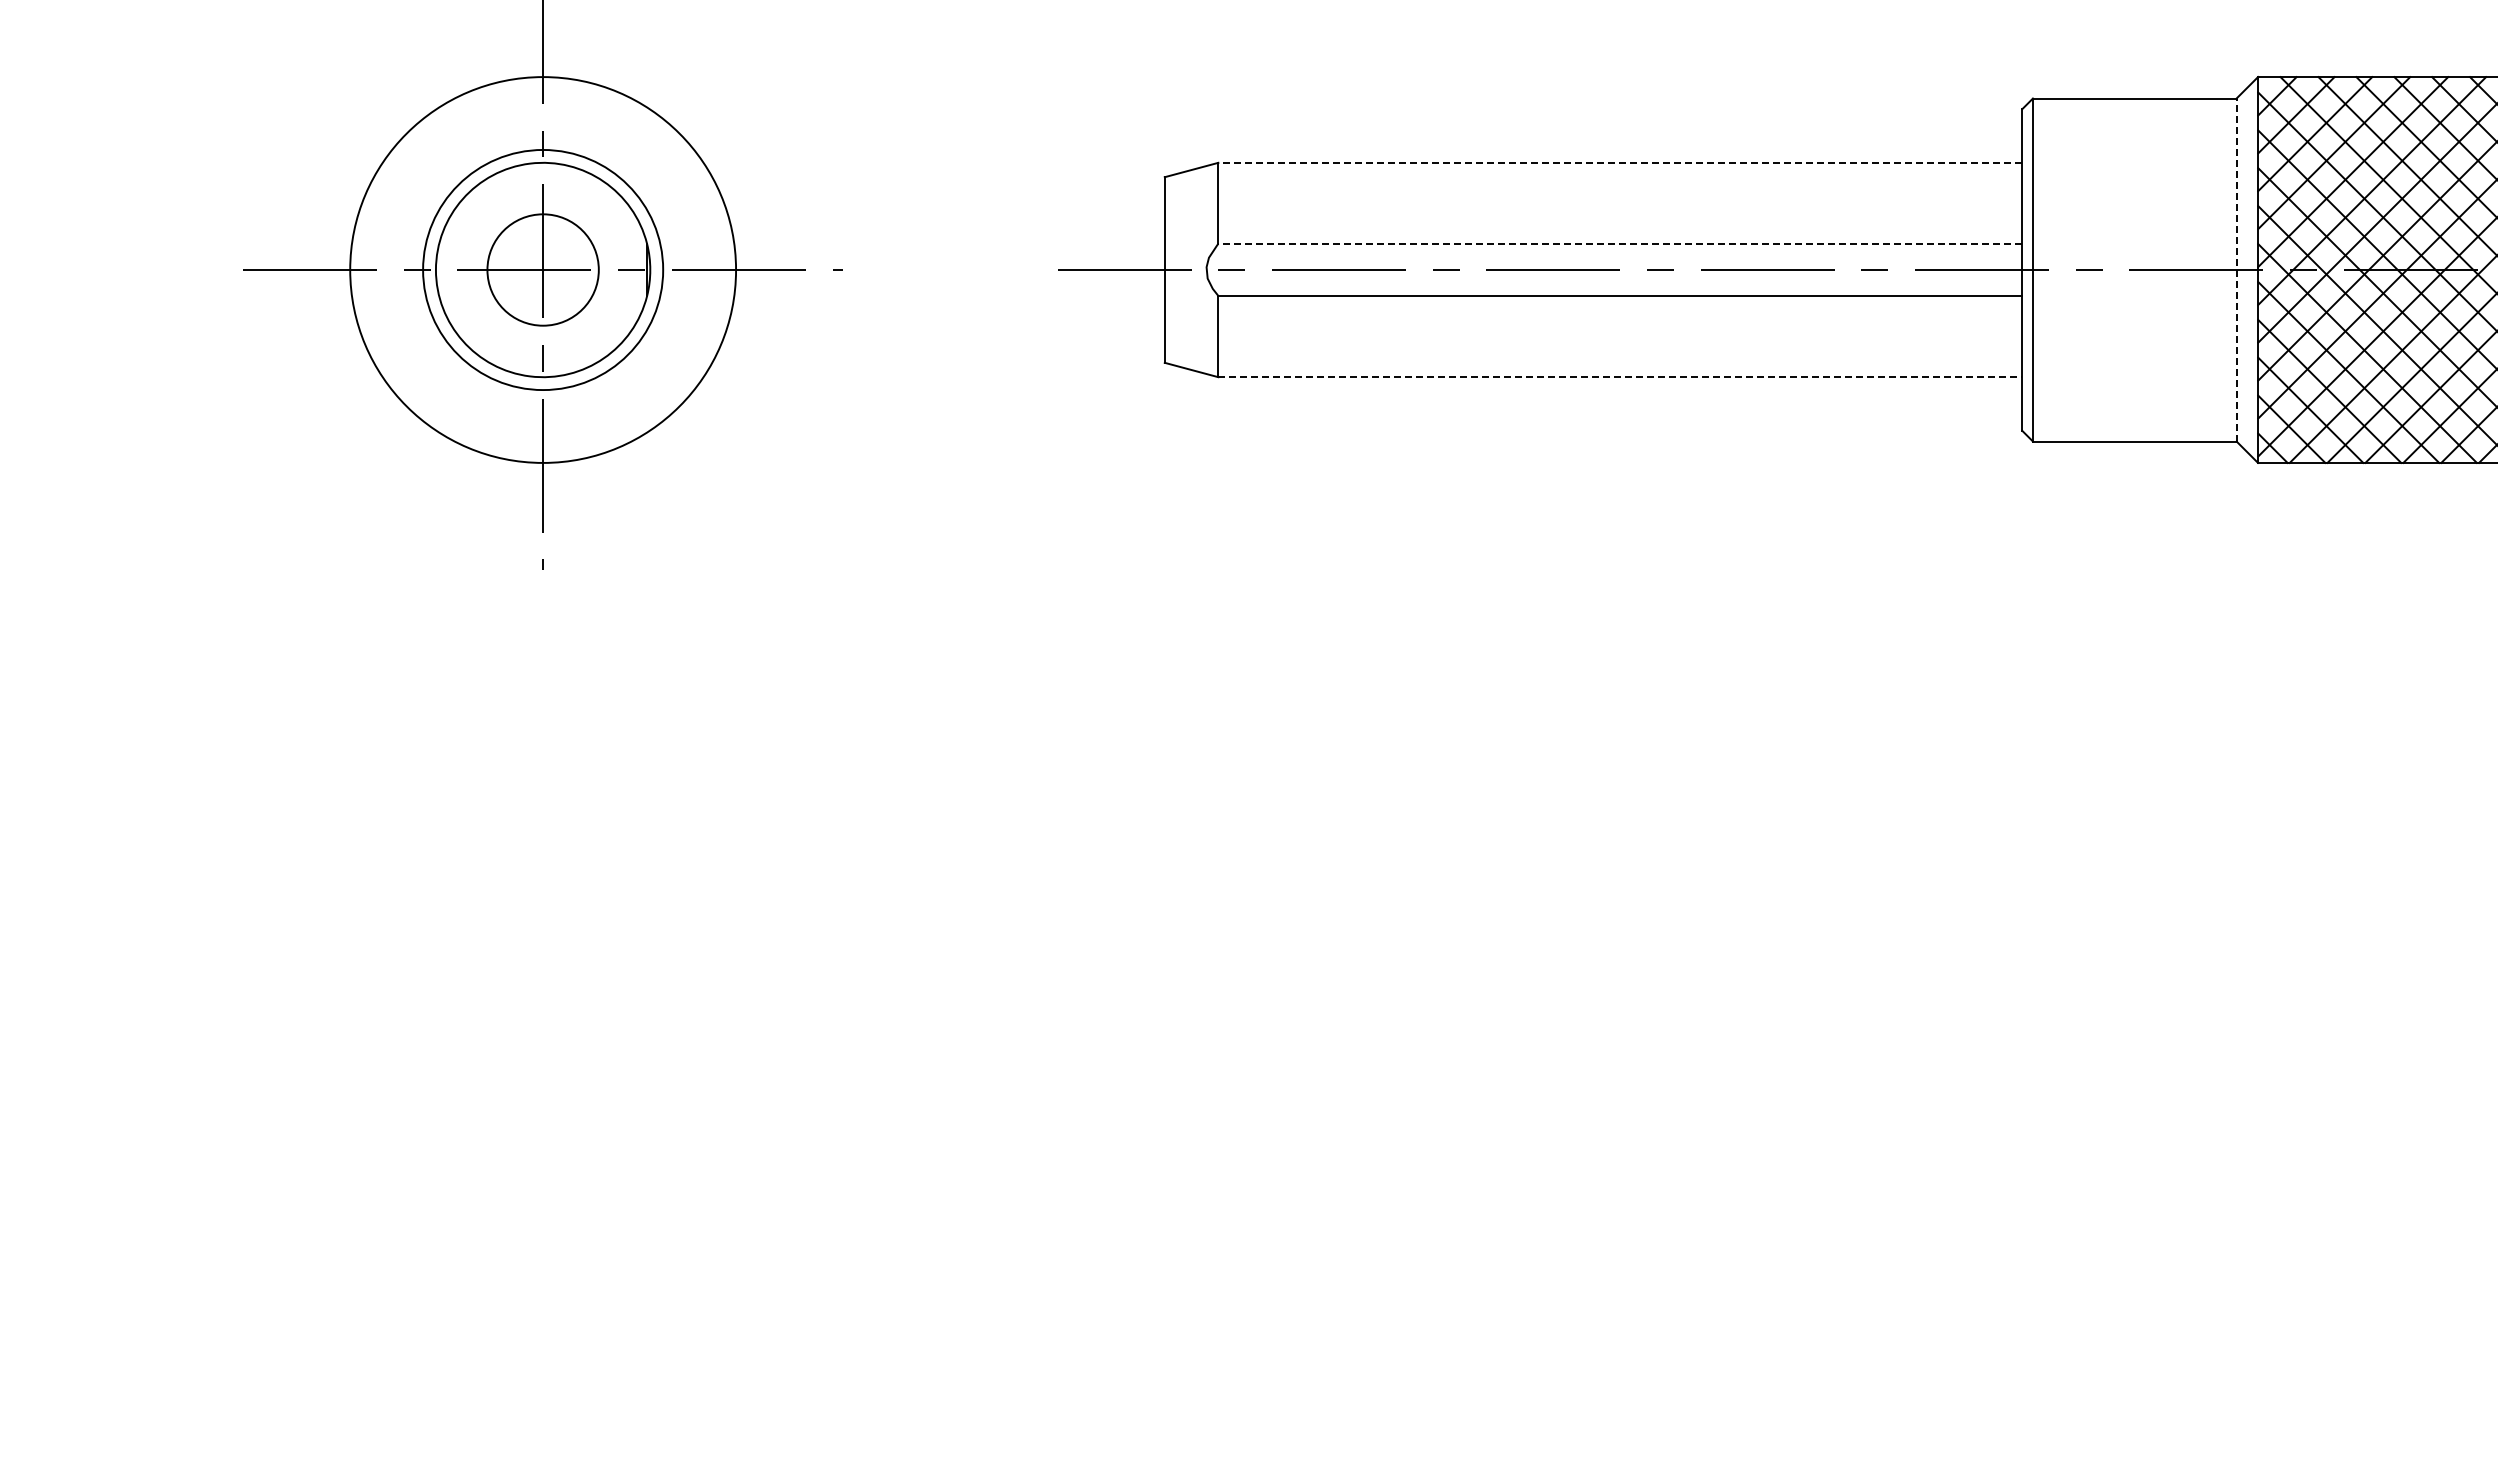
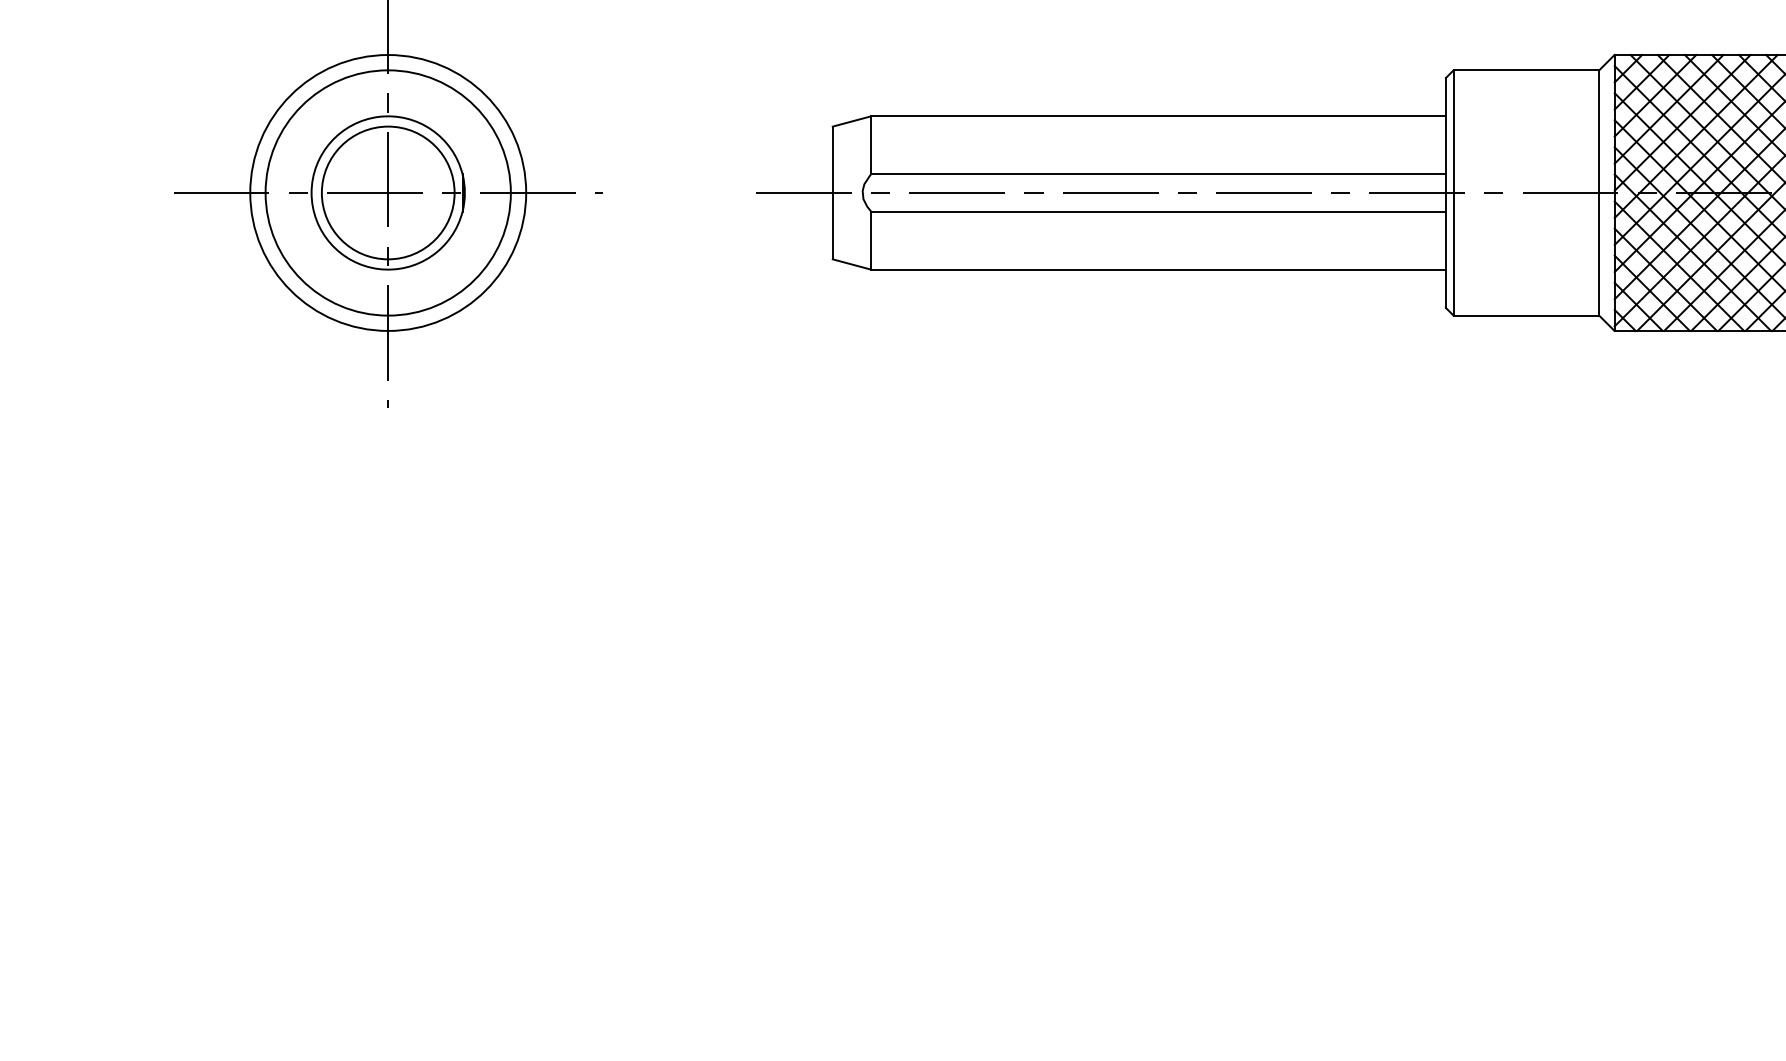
line: (1620, 162) -> (1158, 116), dashed -> solid
line: (1620, 243) -> (1158, 174), dashed -> solid
circle: (542, 269) -> (387, 192), size x1.43
circle: (542, 269) -> (387, 192), size x1.67
line: (2236, 269) -> (1599, 192), dashed -> solid
line: (1620, 377) -> (1158, 269), dashed -> solid

